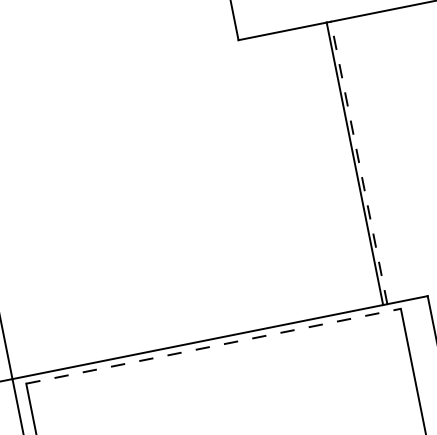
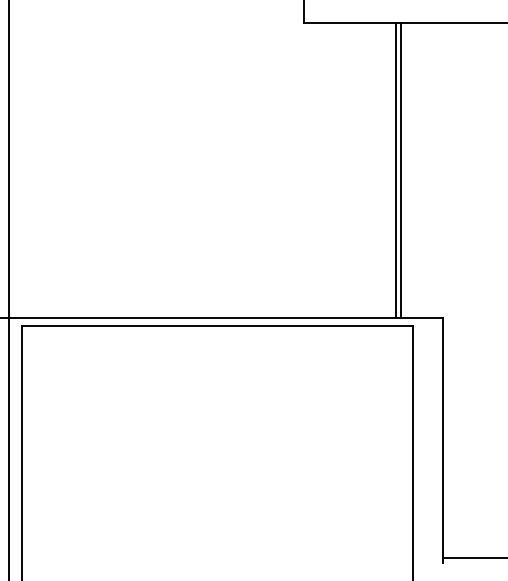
line: (358, 162) -> (400, 170), dashed -> solid
line: (214, 346) -> (218, 325), dashed -> solid

